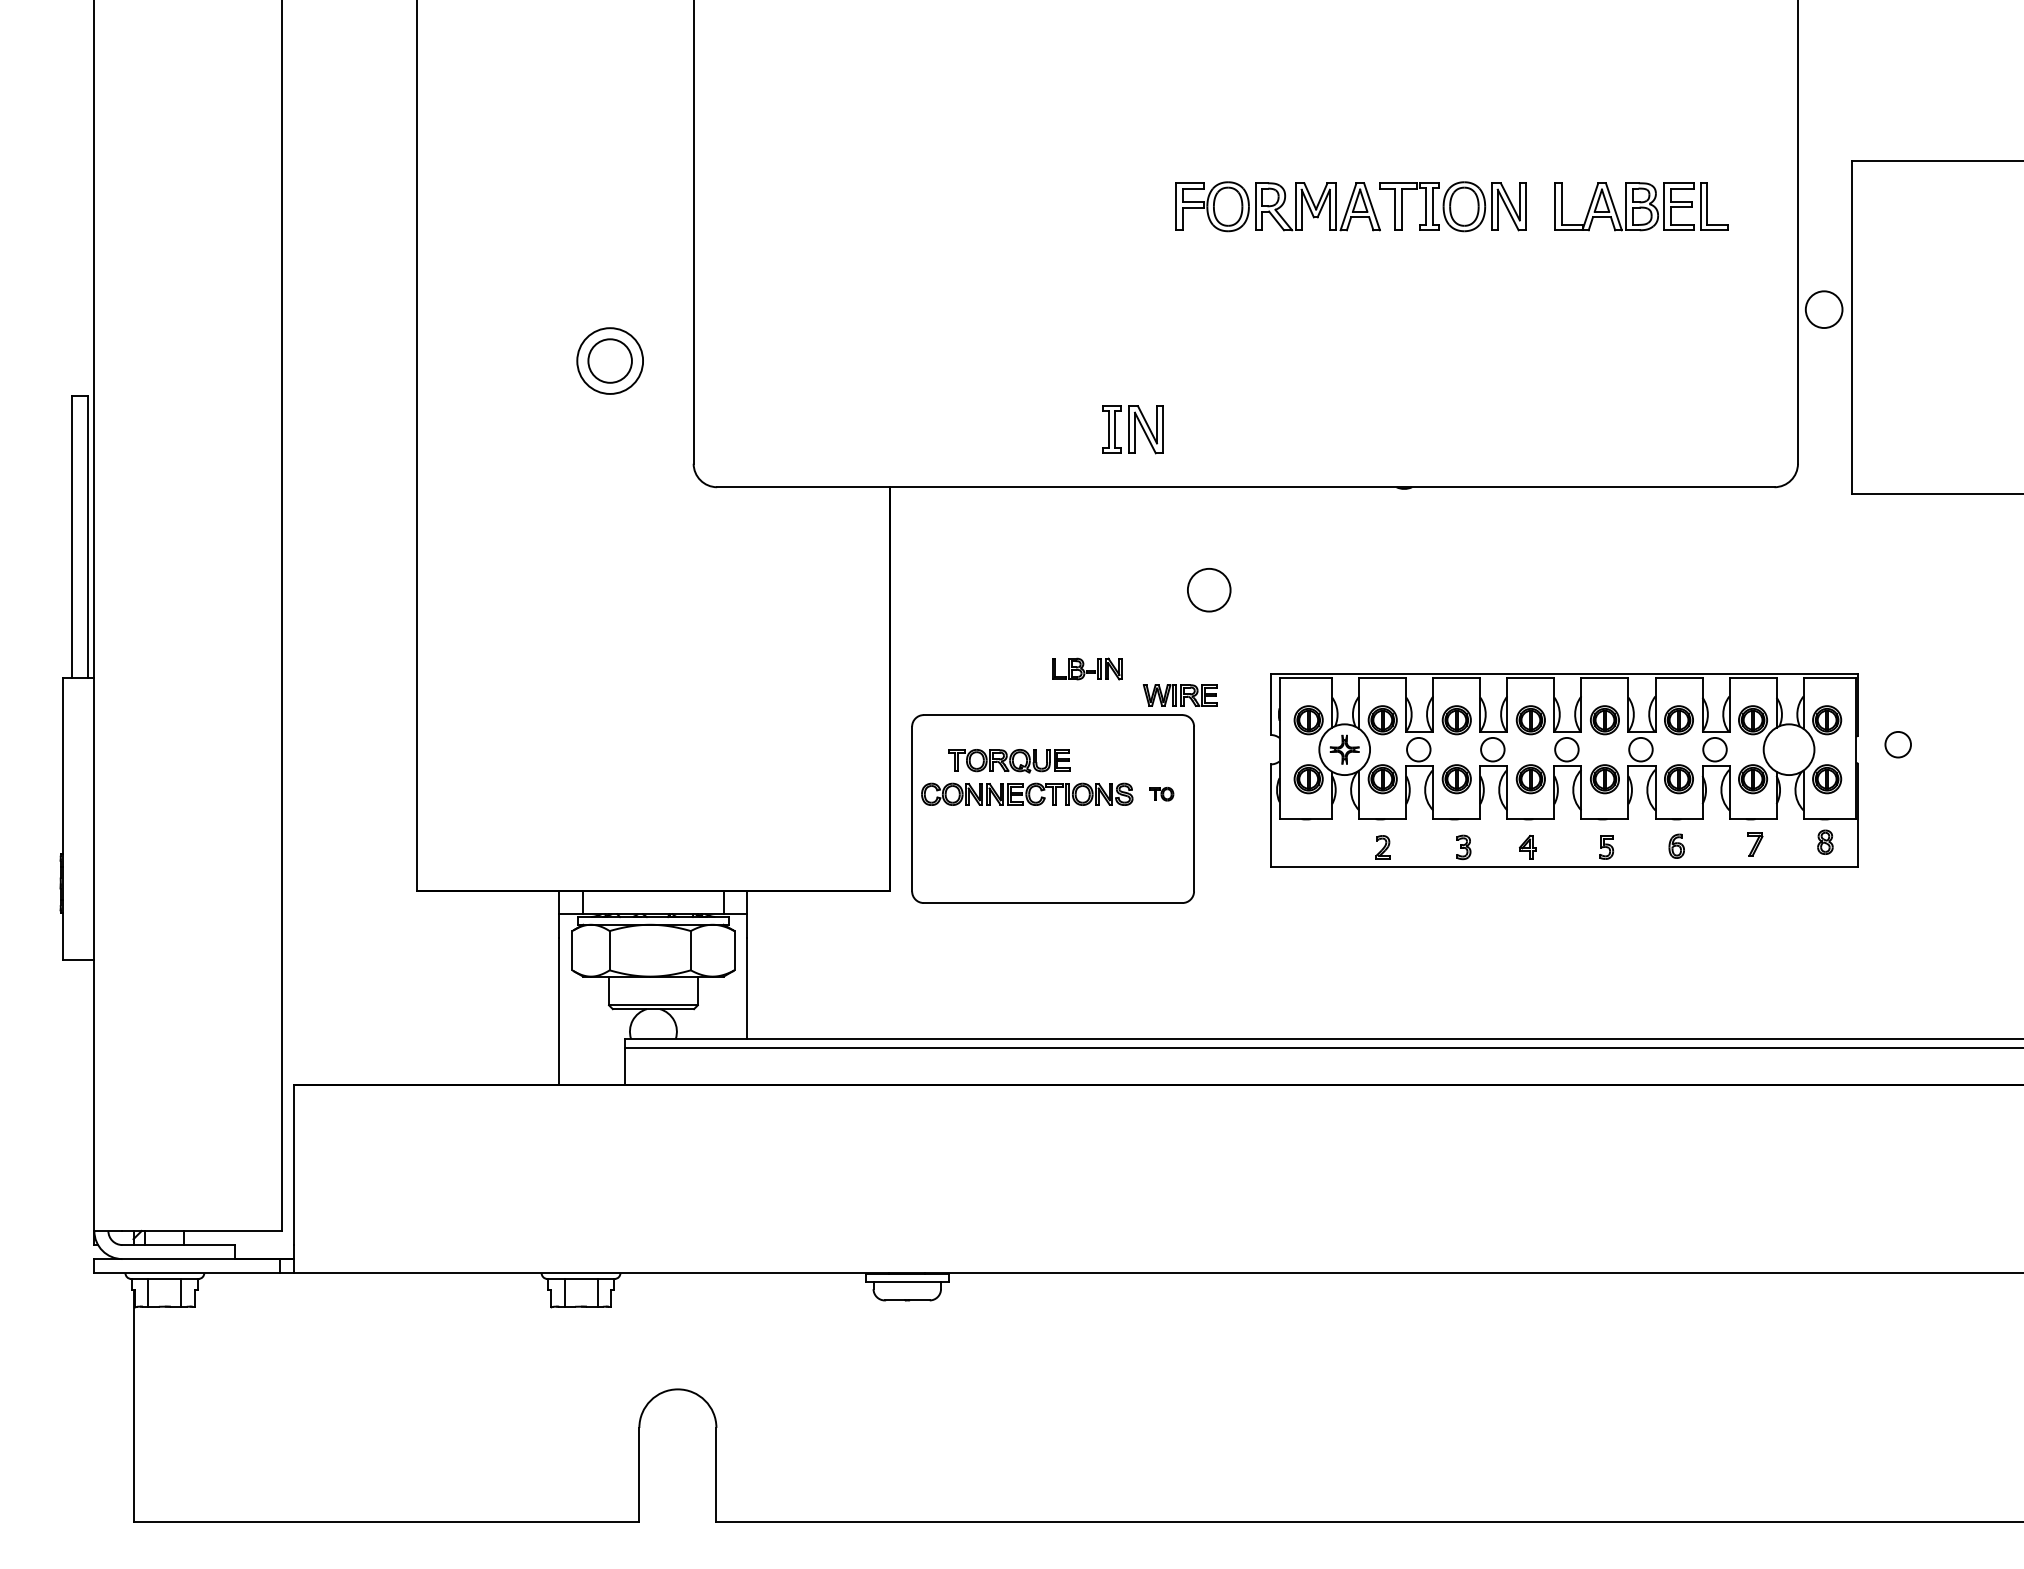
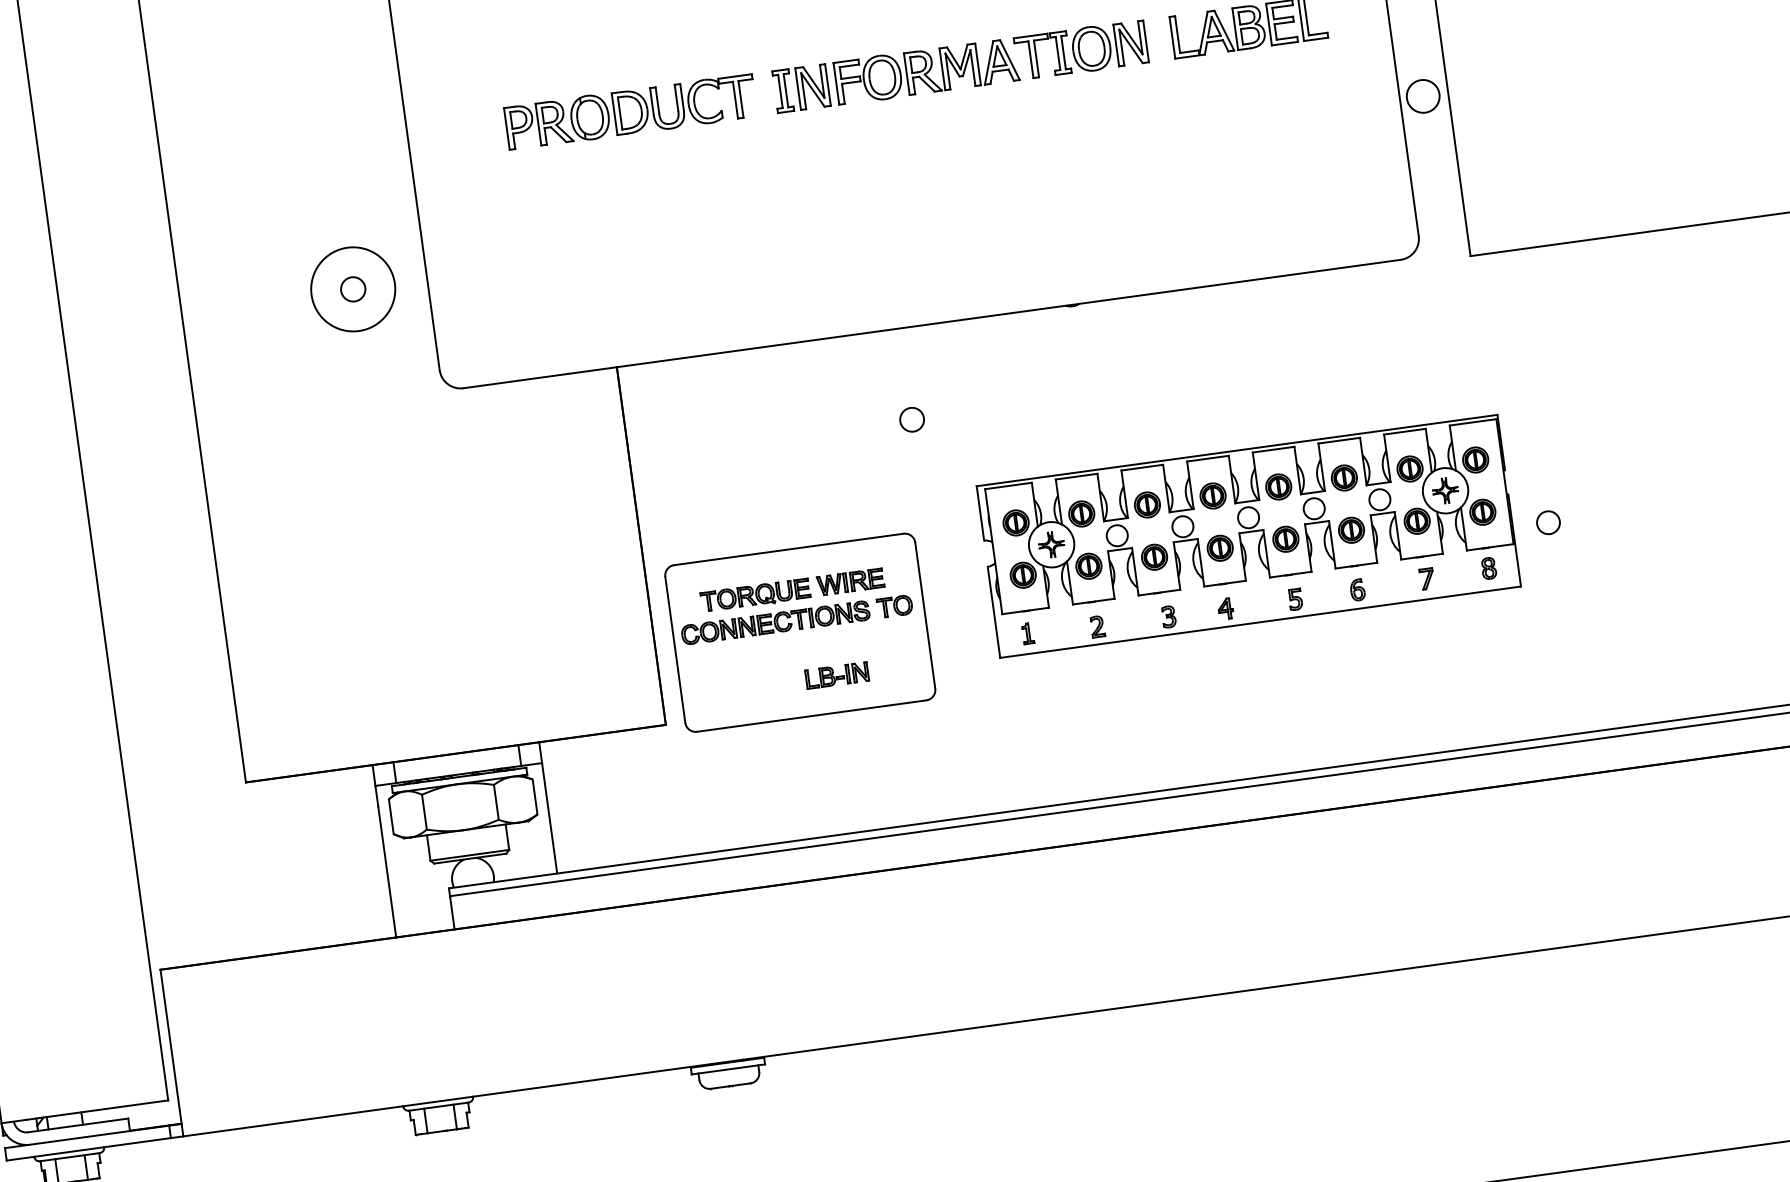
part: (944, 206) -> (630, 111), added
circle: (609, 360) -> (352, 288), size x0.62
circle: (610, 361) -> (353, 289), size x1.43
part: (1132, 429) -> (801, 88), moved
circle: (1208, 589) -> (911, 419), size x0.62
part: (1087, 668) -> (837, 675), moved
part: (1179, 695) -> (849, 582), moved
circle: (1897, 744) -> (1547, 522), moved
part: (1788, 749) -> (1445, 490), added
part: (1161, 793) -> (894, 605), size x1.67
part: (1305, 844) -> (1028, 633), added

